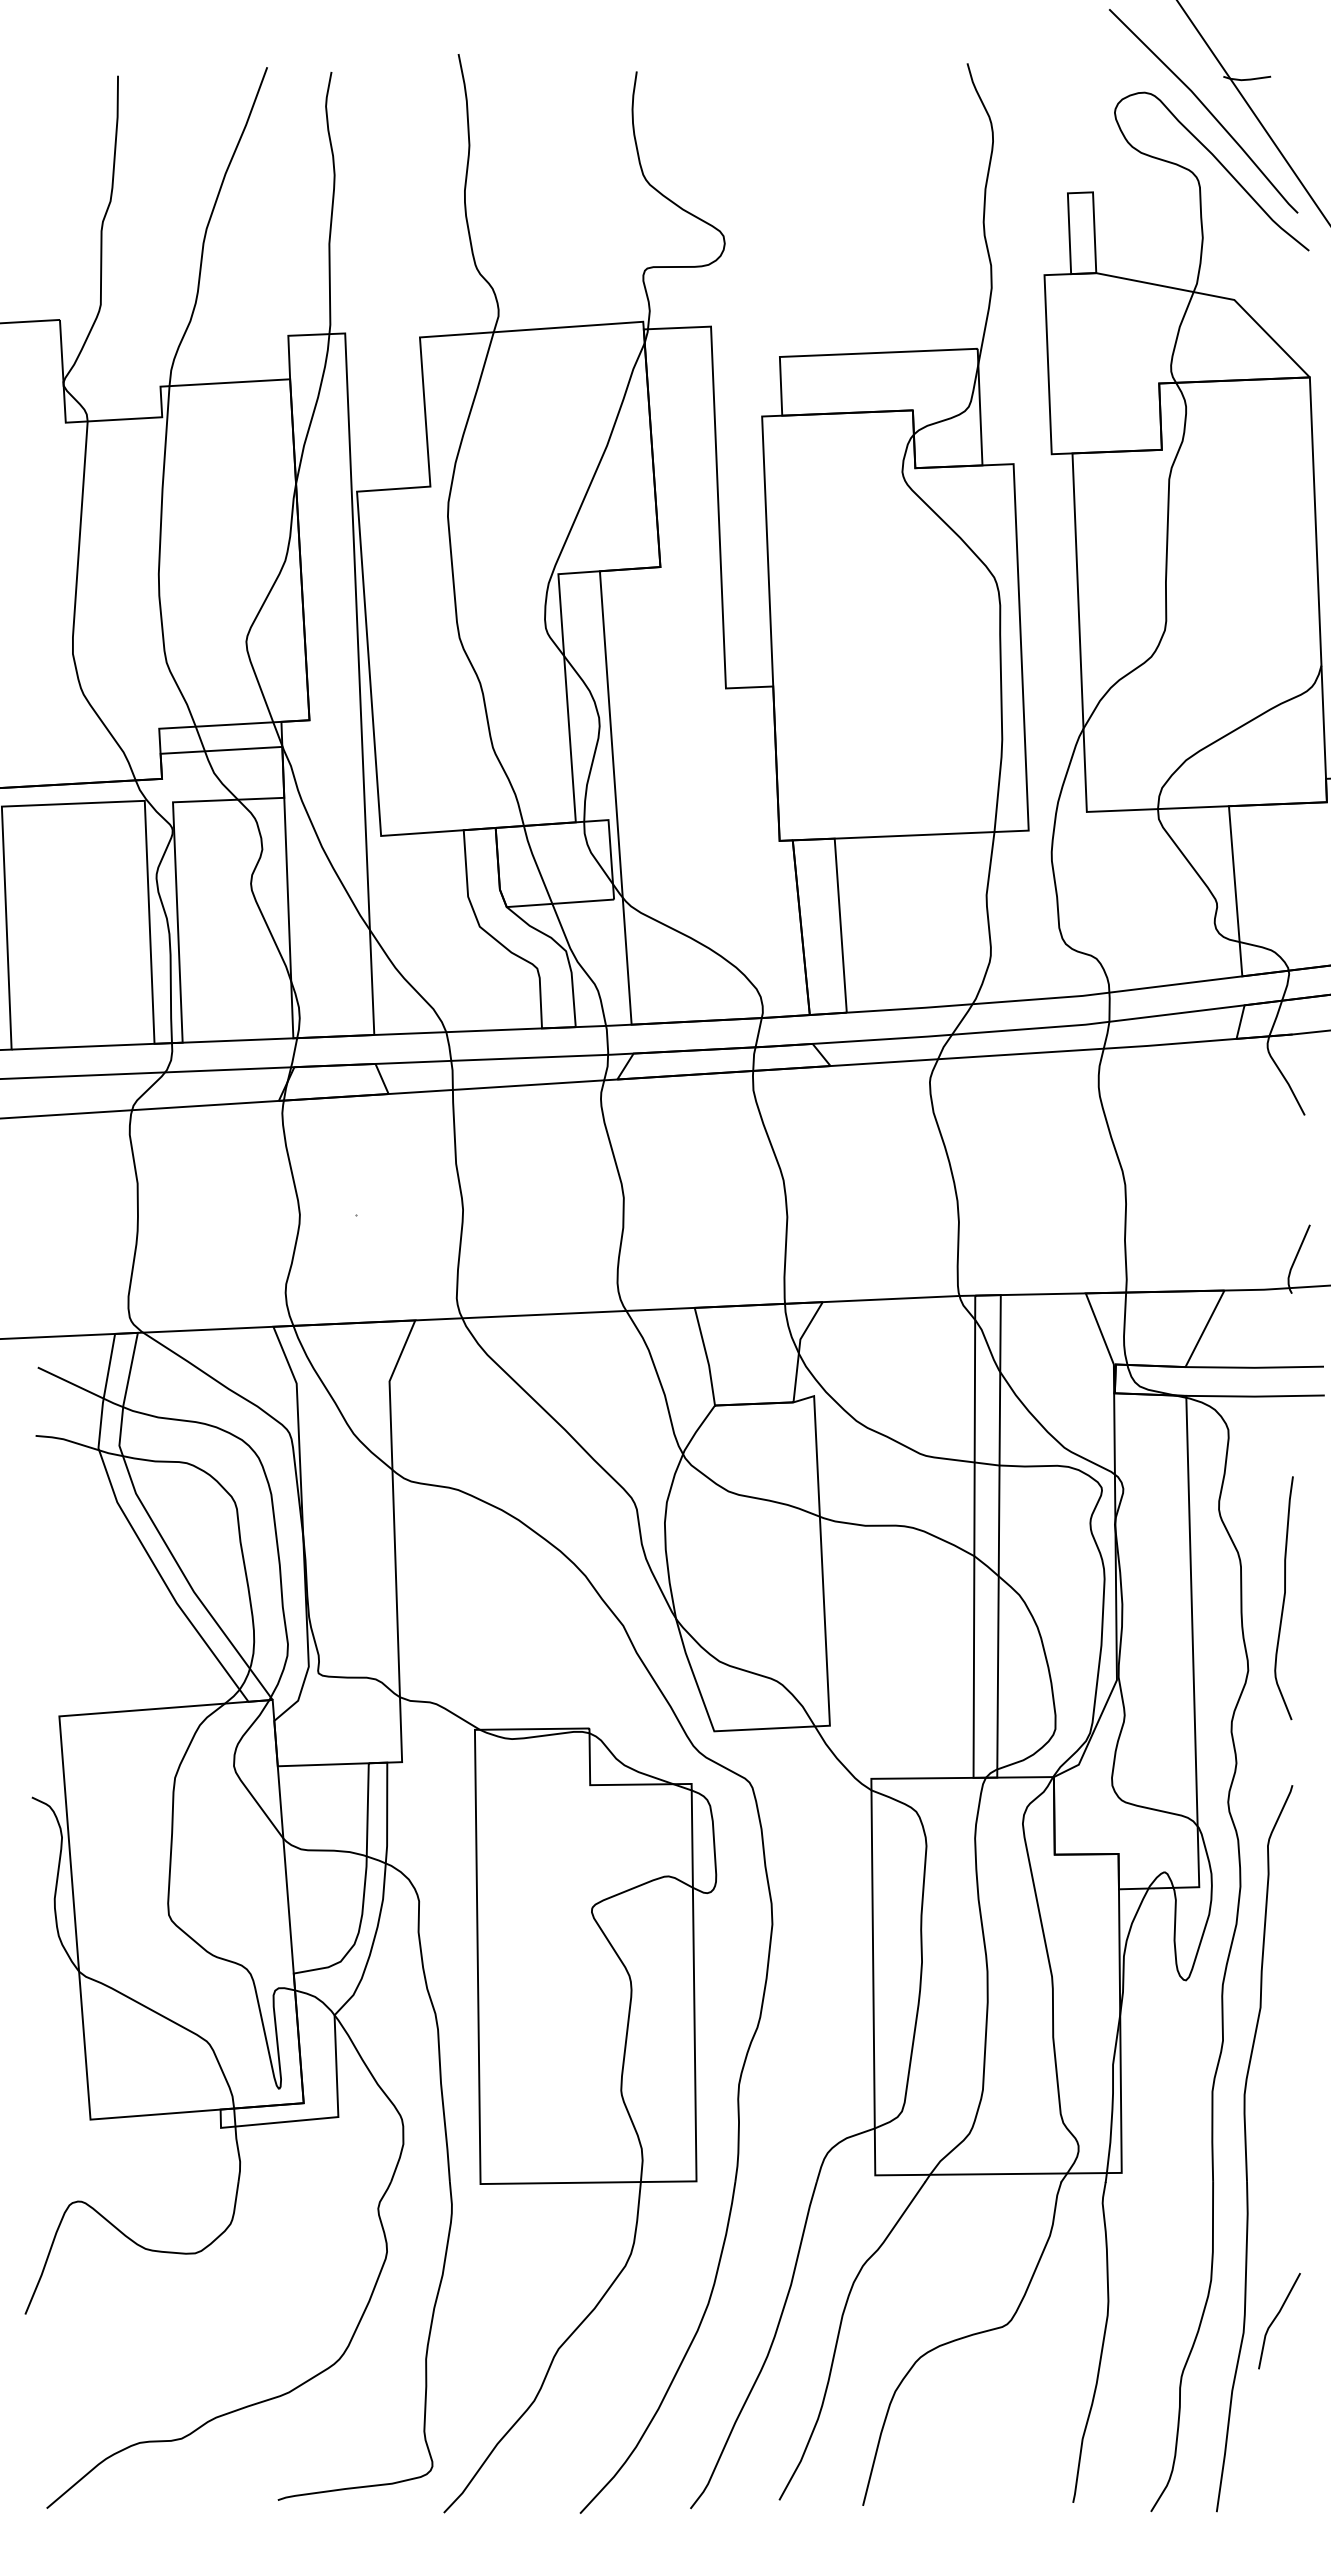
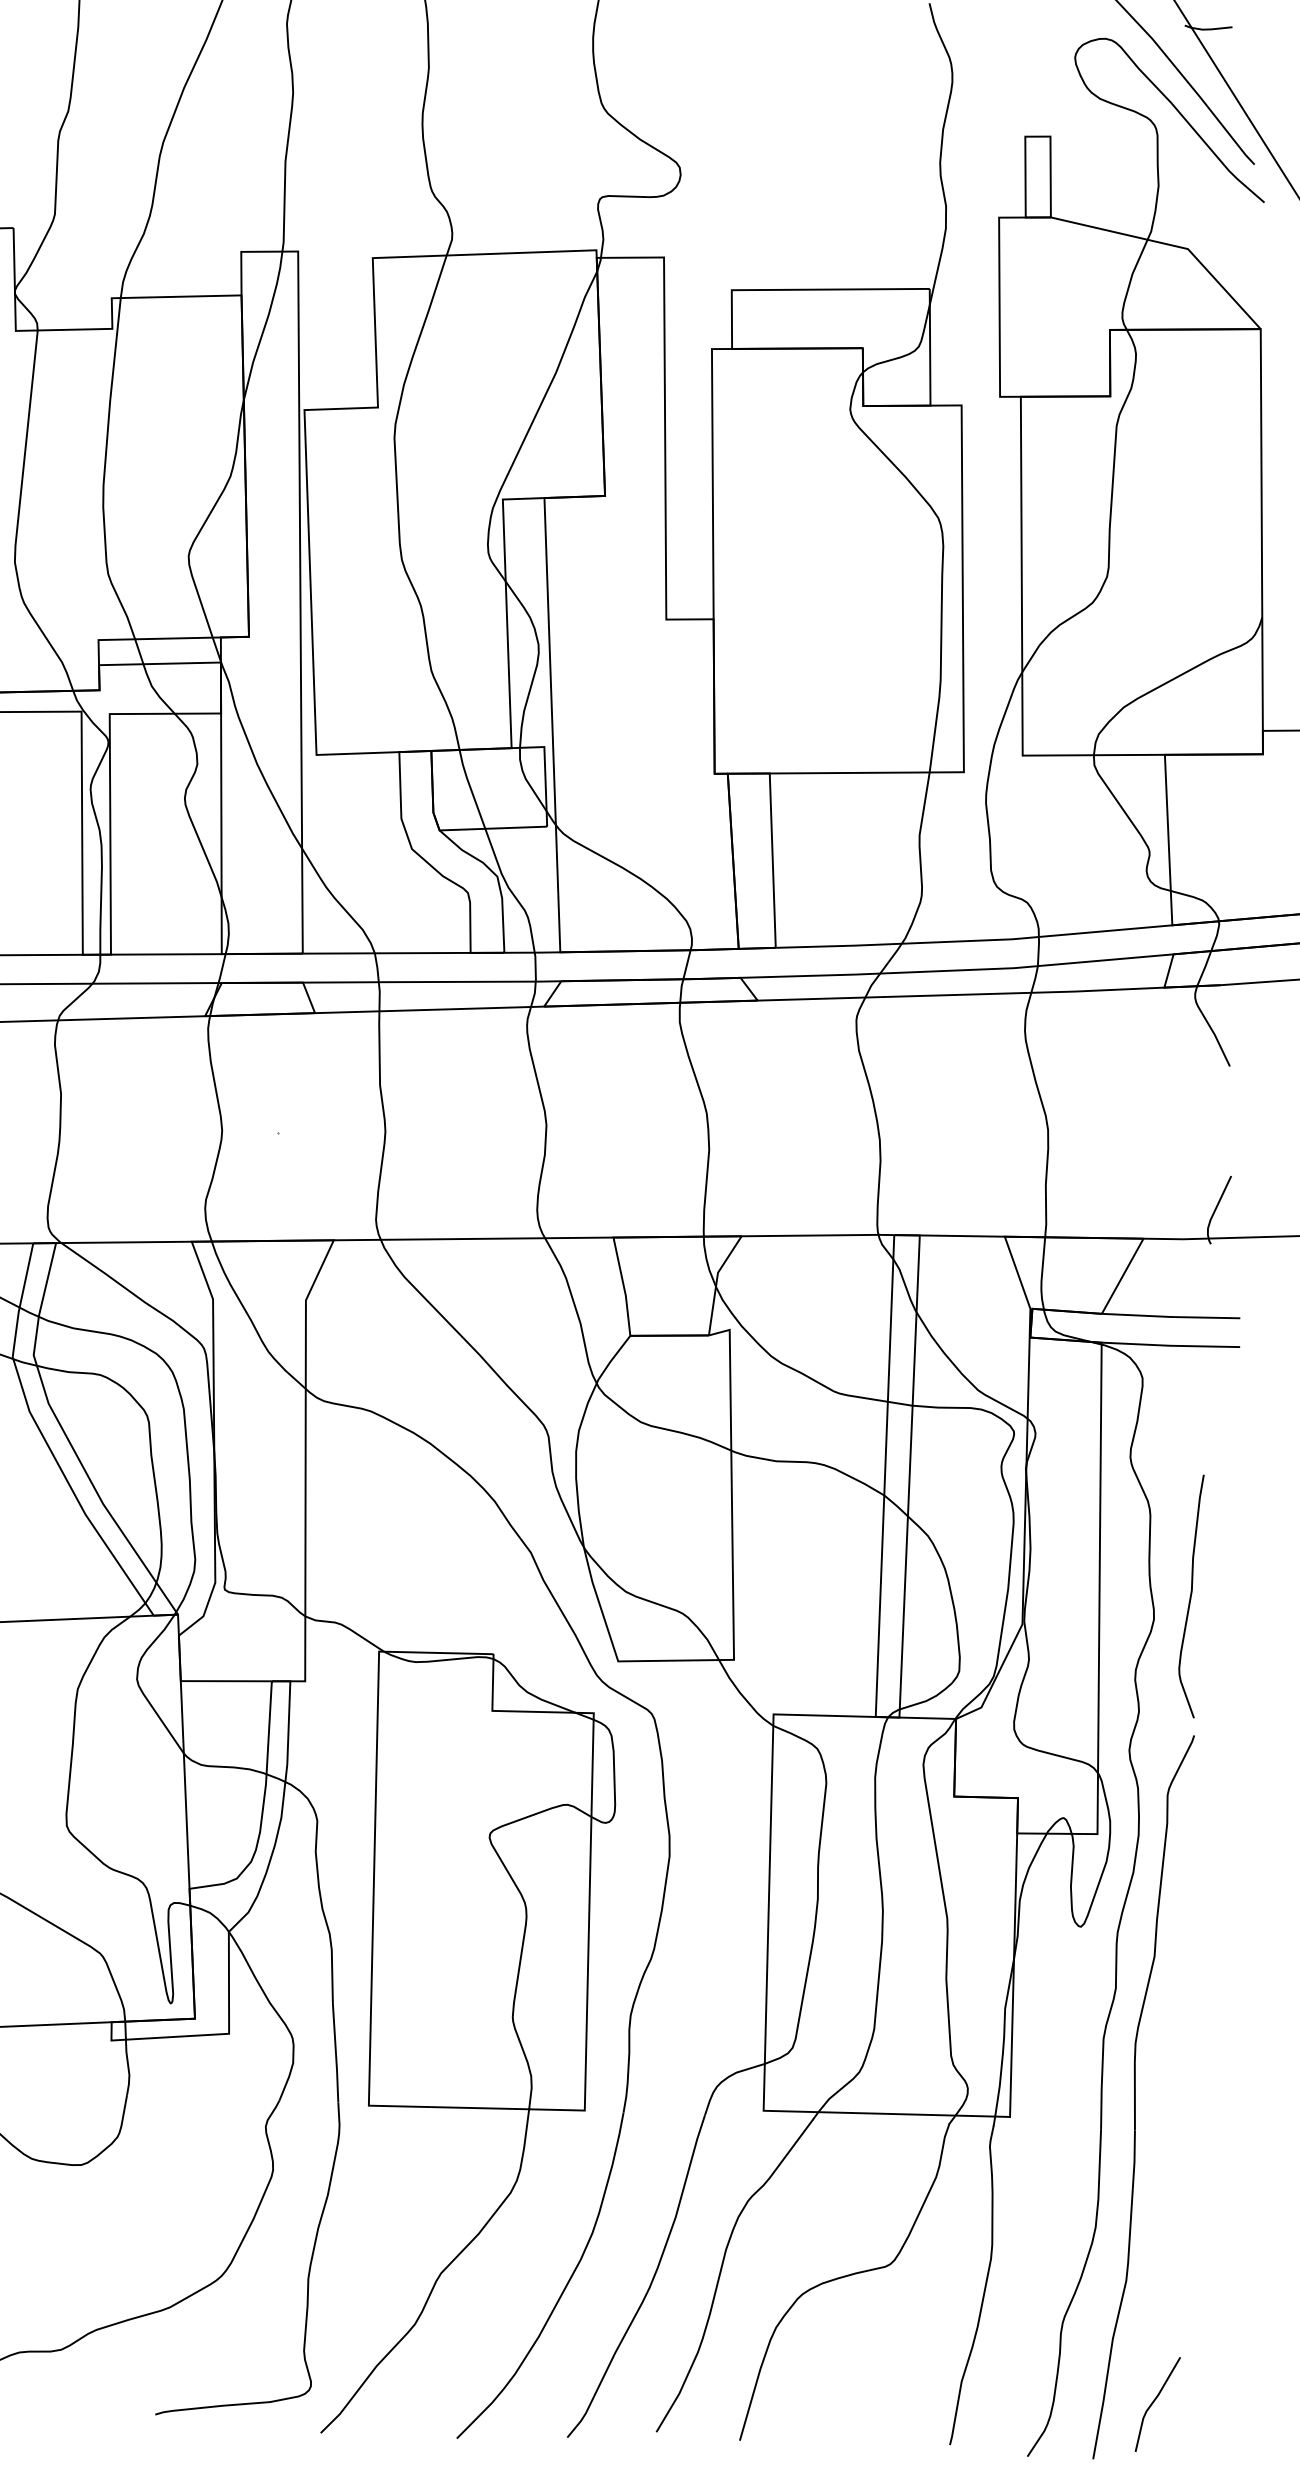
curve: (1283, 1598) -> (1190, 1596), moved
line: (1276, 2318) -> (1154, 2401), moved

